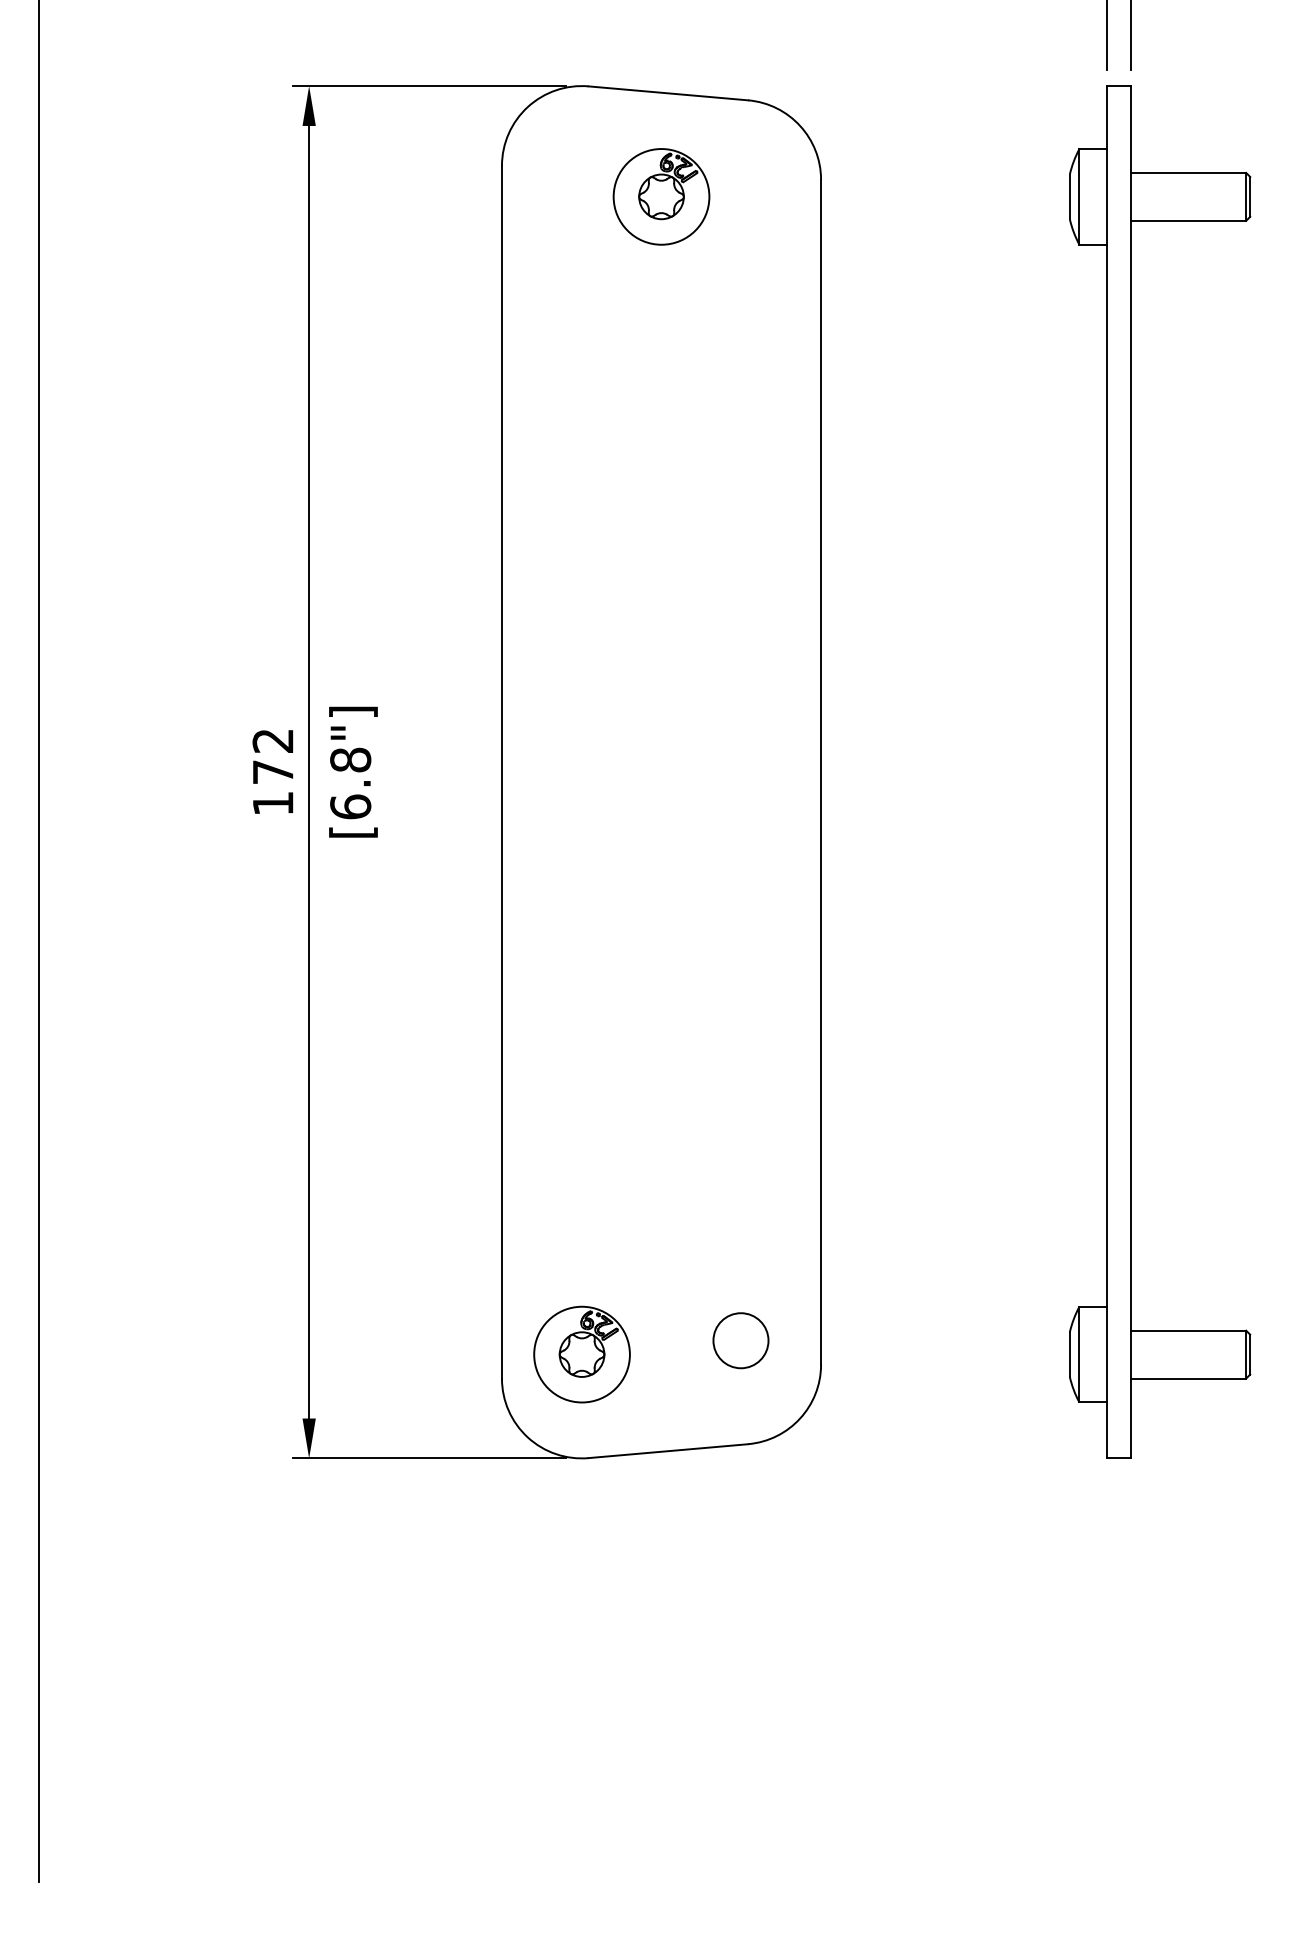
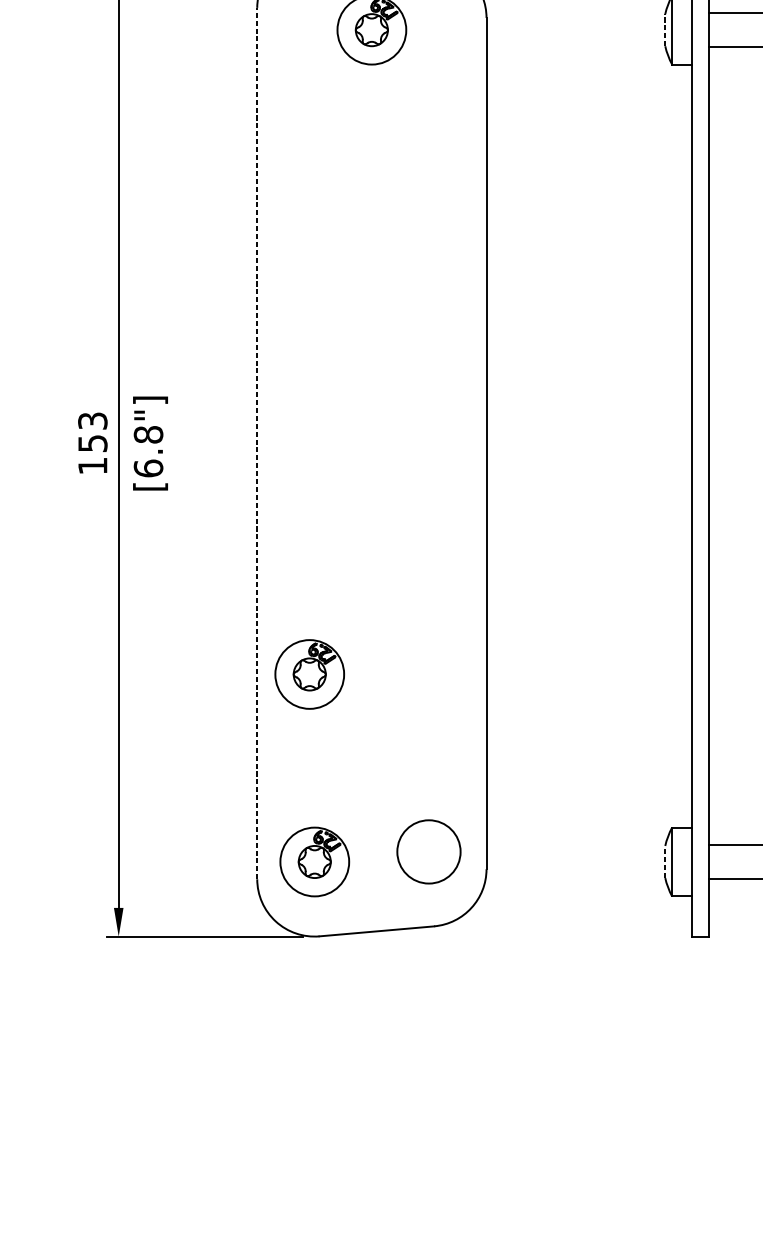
line: (1069, 196) -> (665, 29), solid -> dashed
text: (272, 756) -> (92, 432), 172 -> 153
line: (501, 771) -> (256, 443), solid -> dashed
part: (574, 1093) -> (309, 674), added
circle: (740, 1340) -> (428, 851), size x1.6
line: (1069, 1354) -> (665, 861), solid -> dashed

